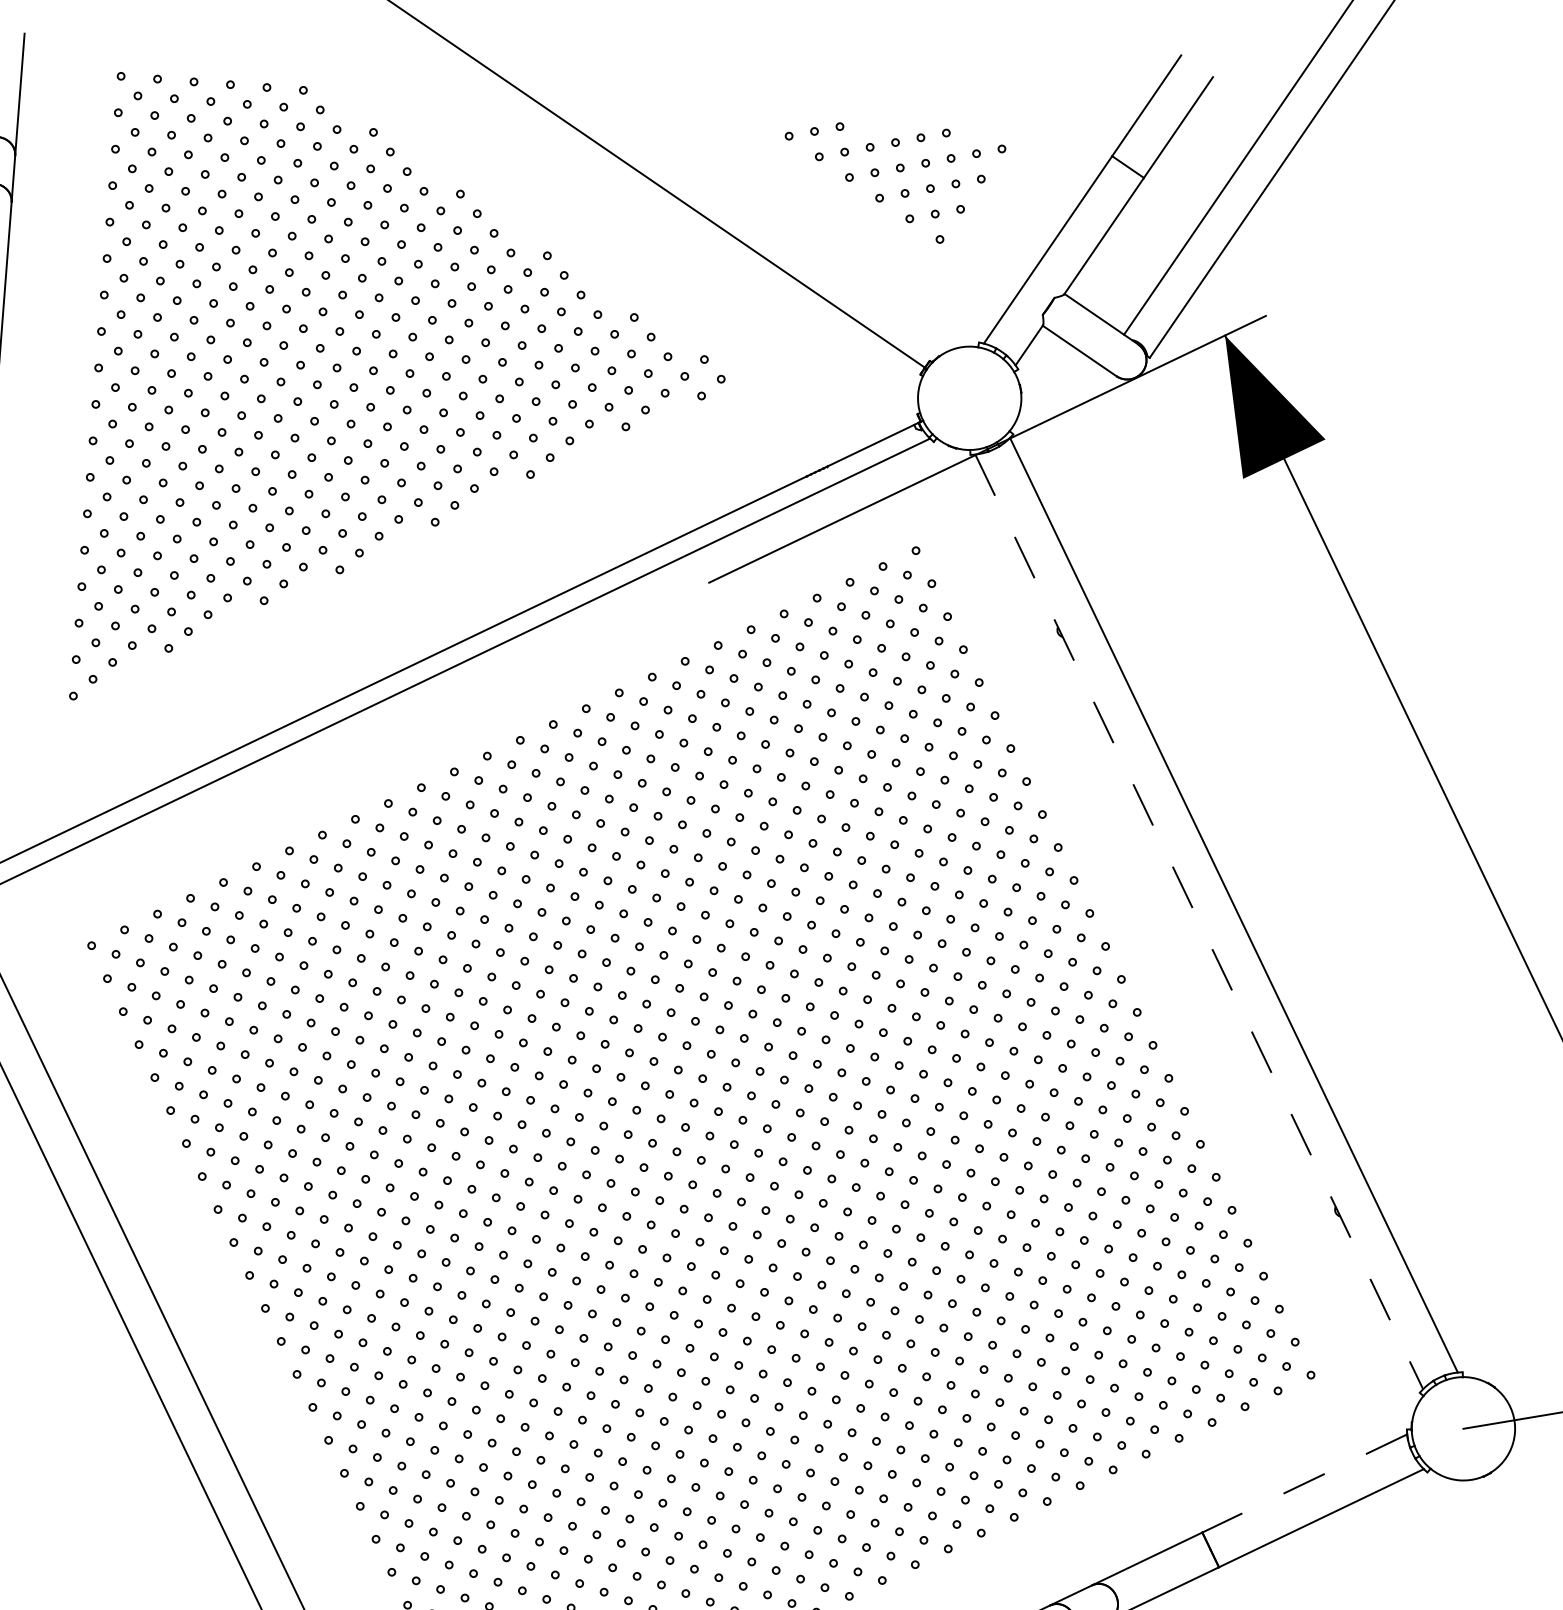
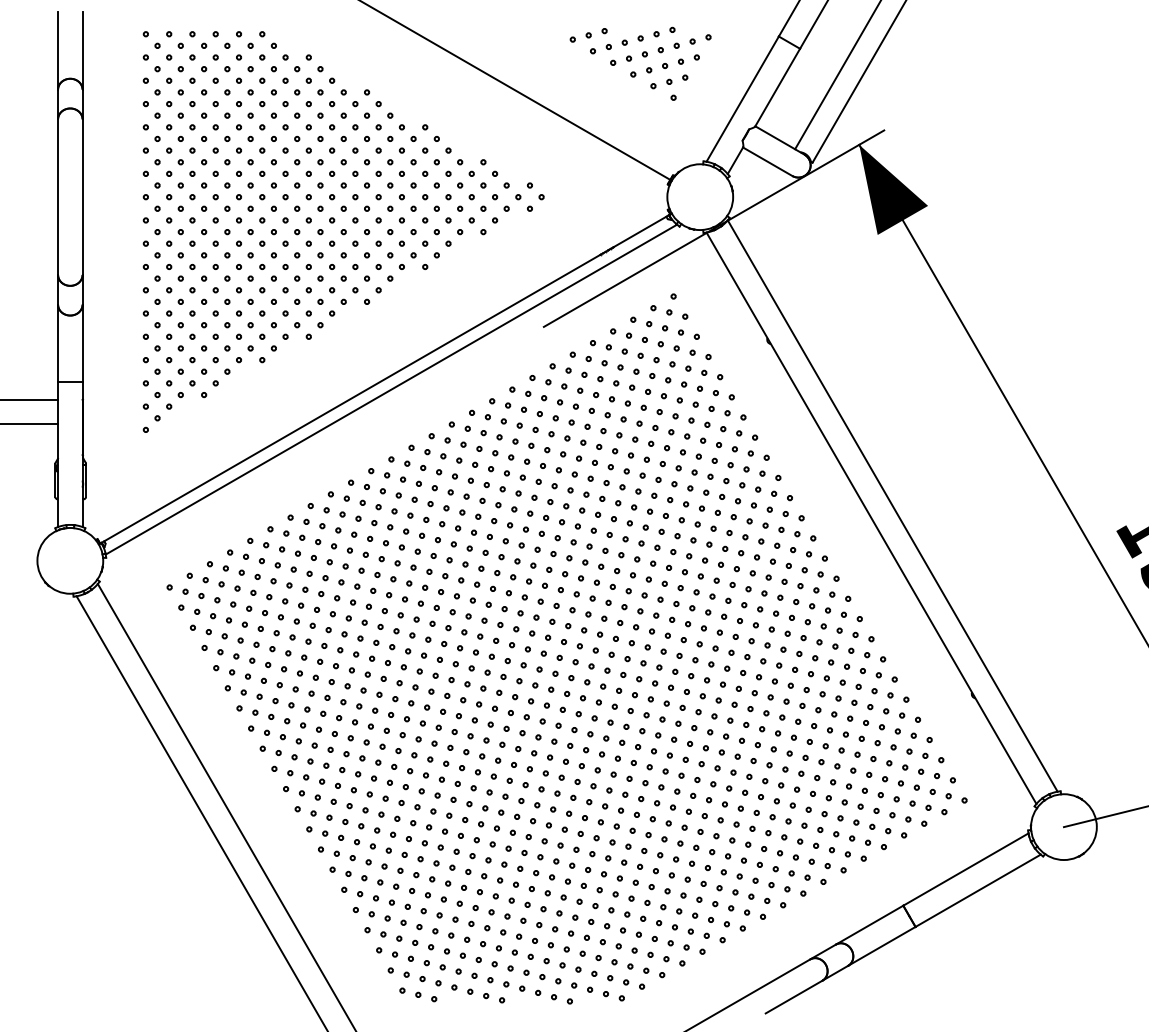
line: (1199, 922) -> (871, 518), dashed -> solid
line: (1304, 1483) -> (965, 869), dashed -> solid

